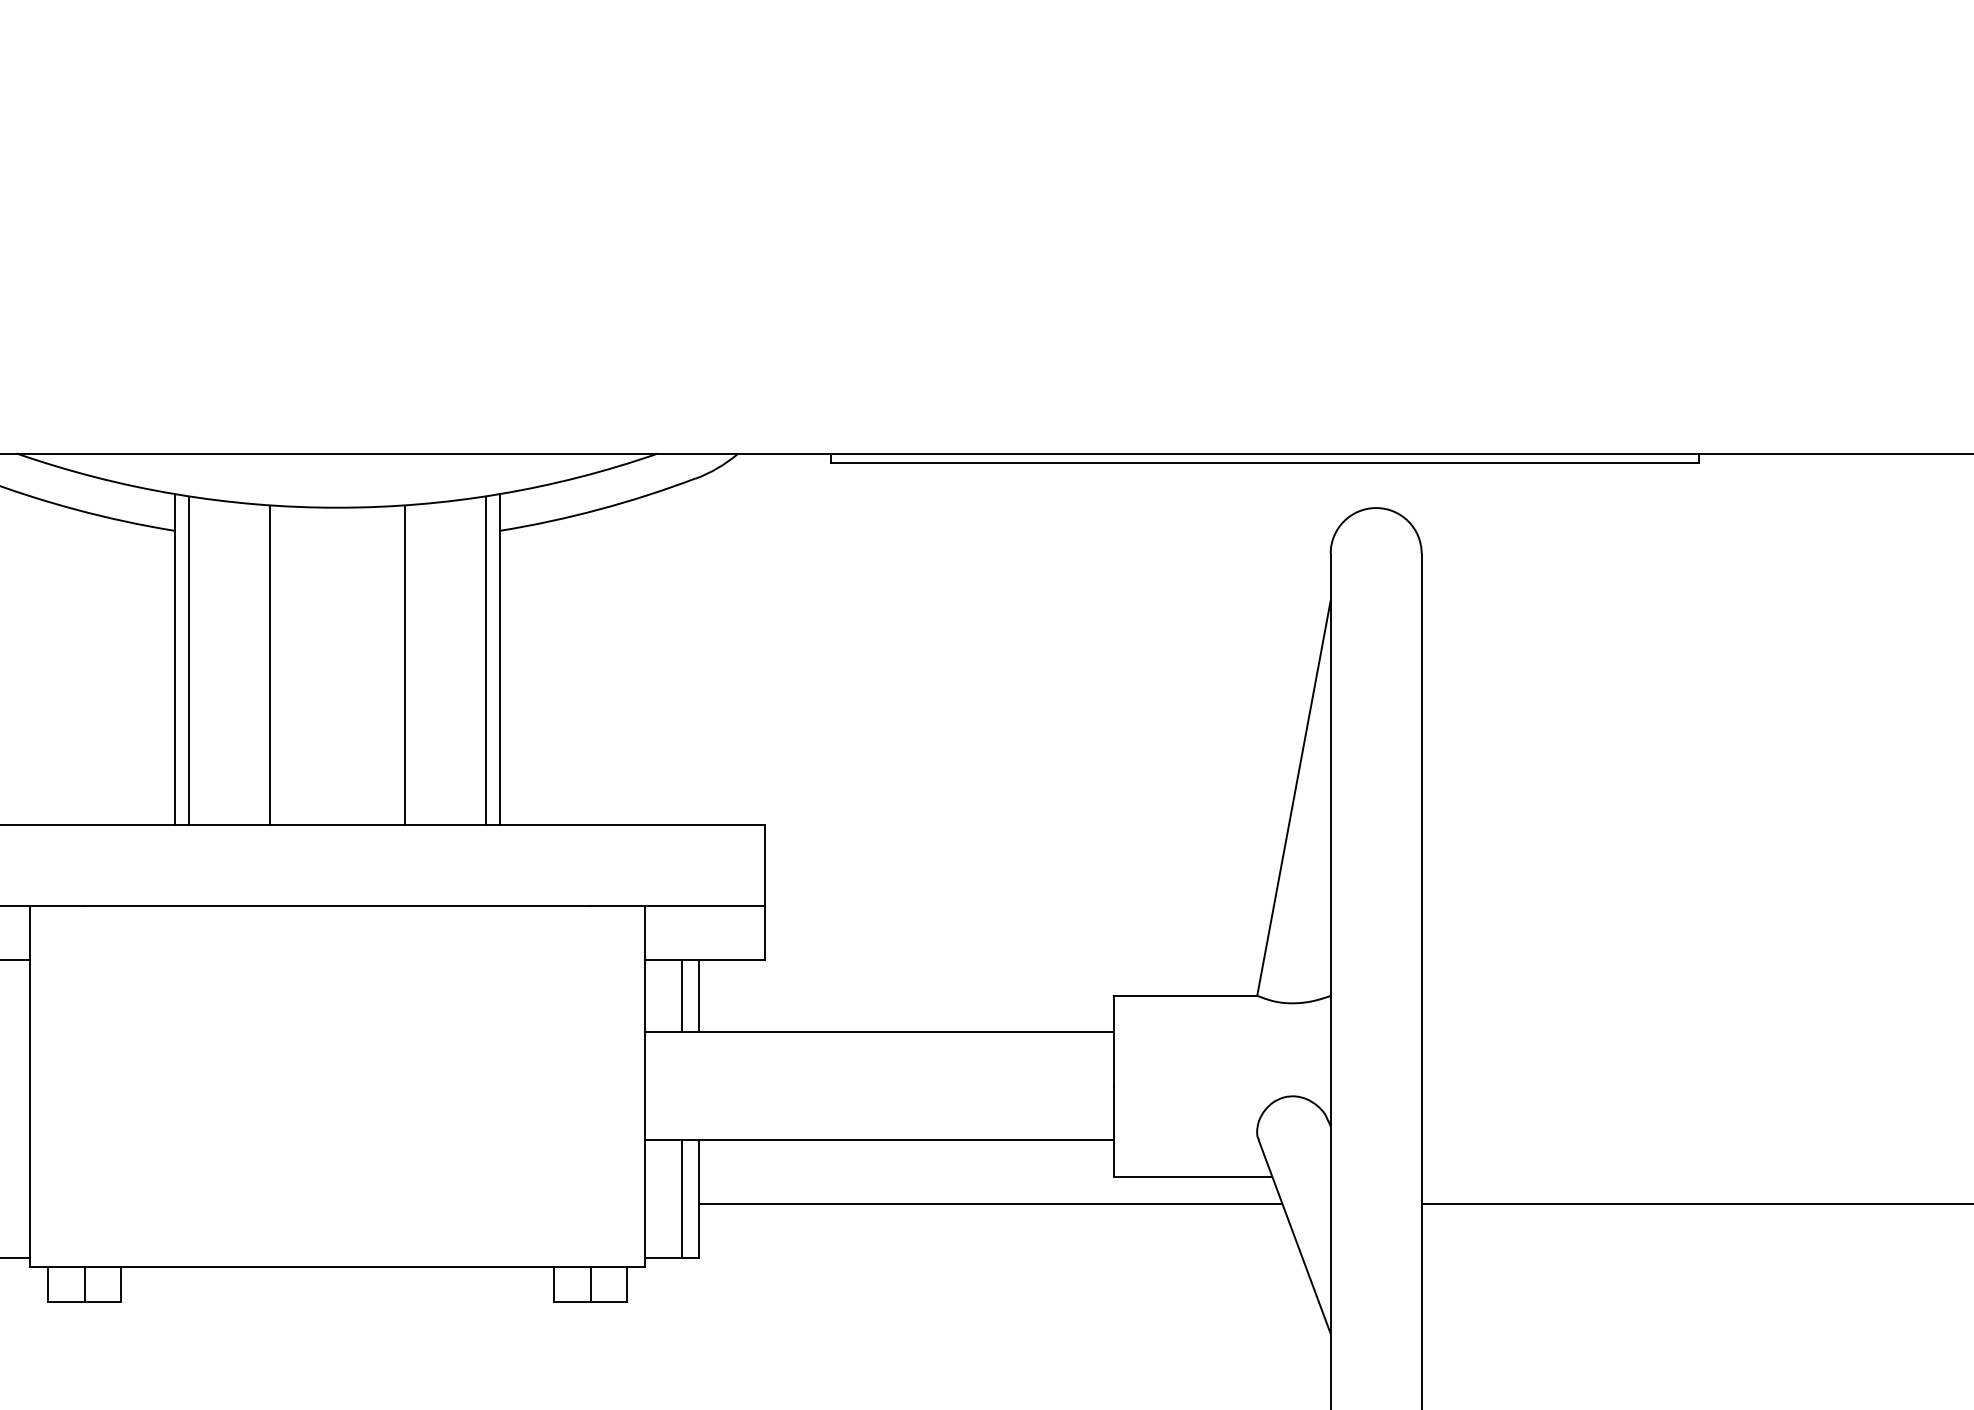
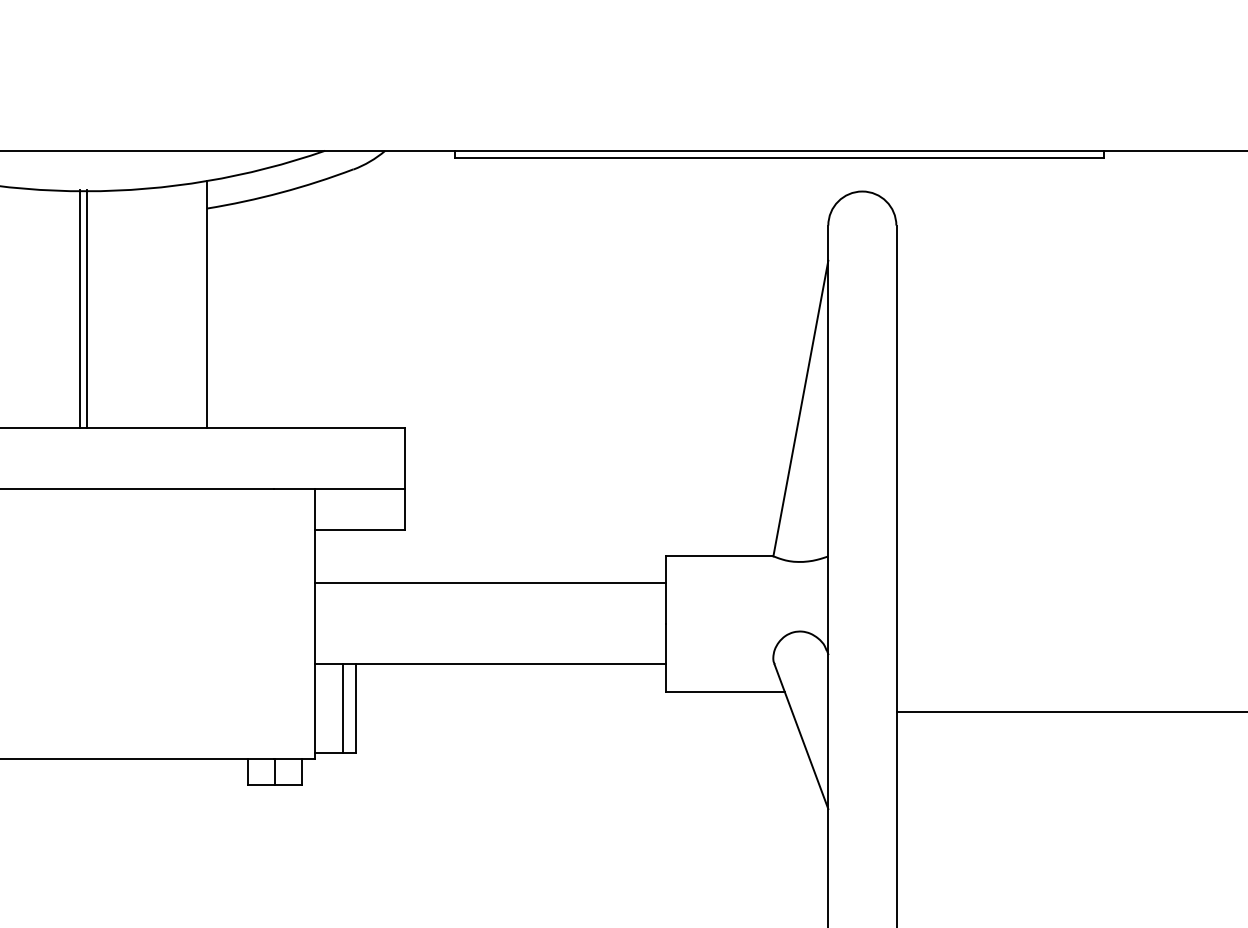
line: (485, 660) -> (196, 305), removed
line: (270, 664) -> (80, 308), moved
line: (404, 664) -> (86, 308), moved
line: (682, 995) -> (343, 556), removed
line: (699, 995) -> (356, 556), removed
line: (990, 1203) -> (573, 711), removed

